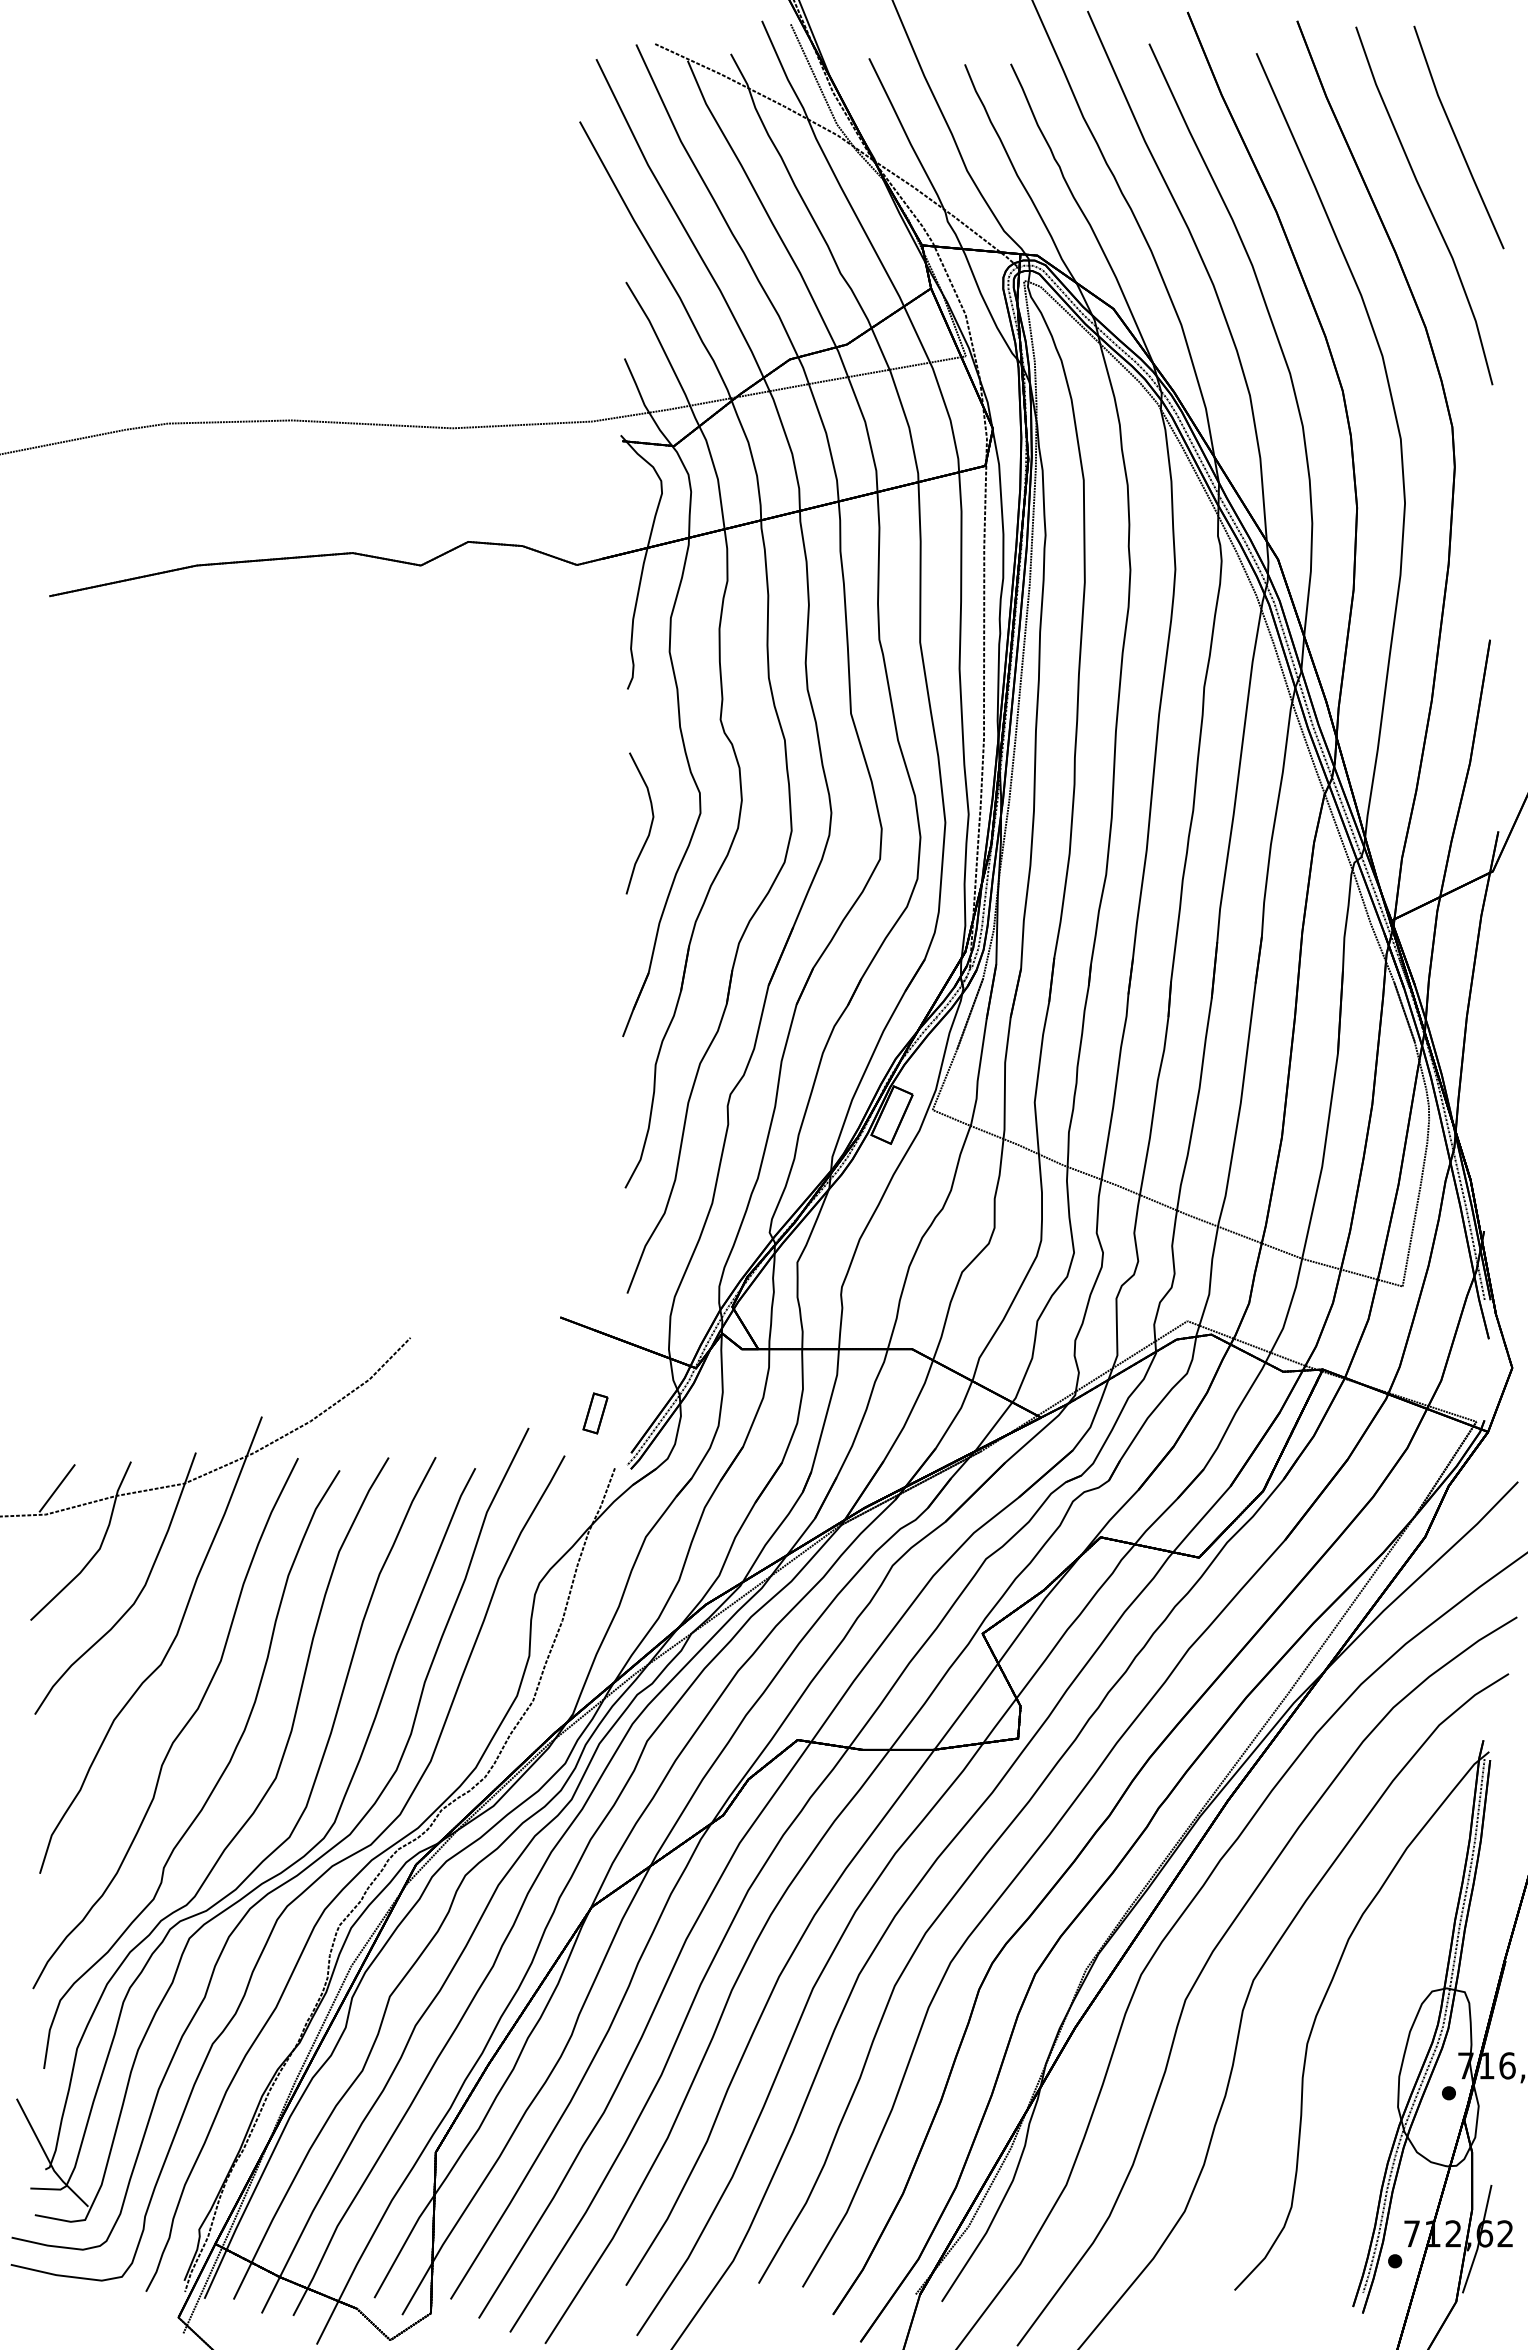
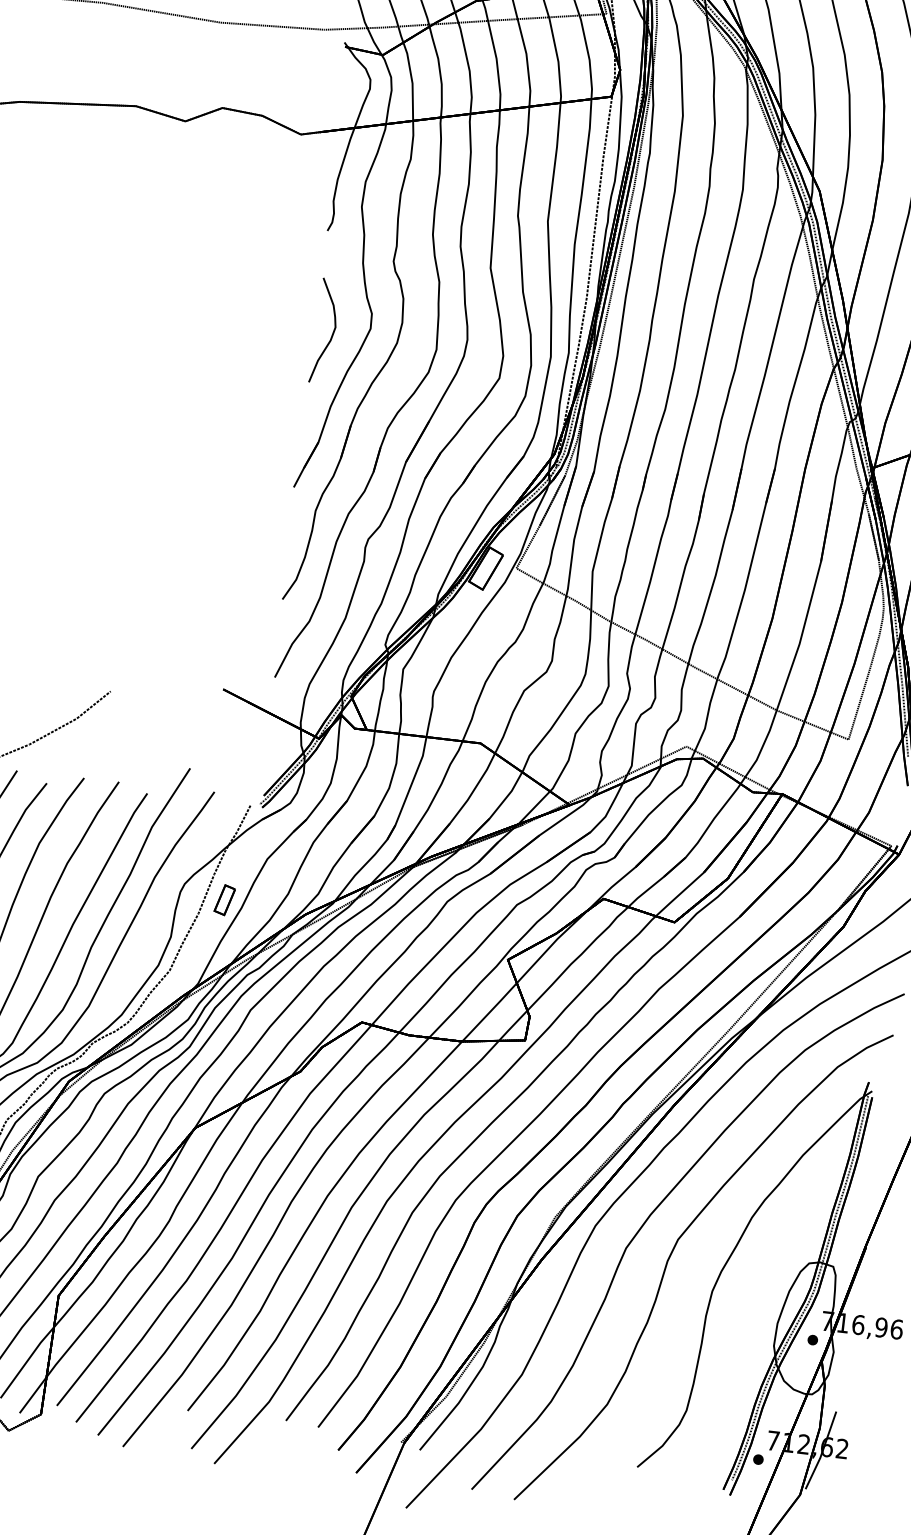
part: (595, 1413) -> (224, 900), moved

